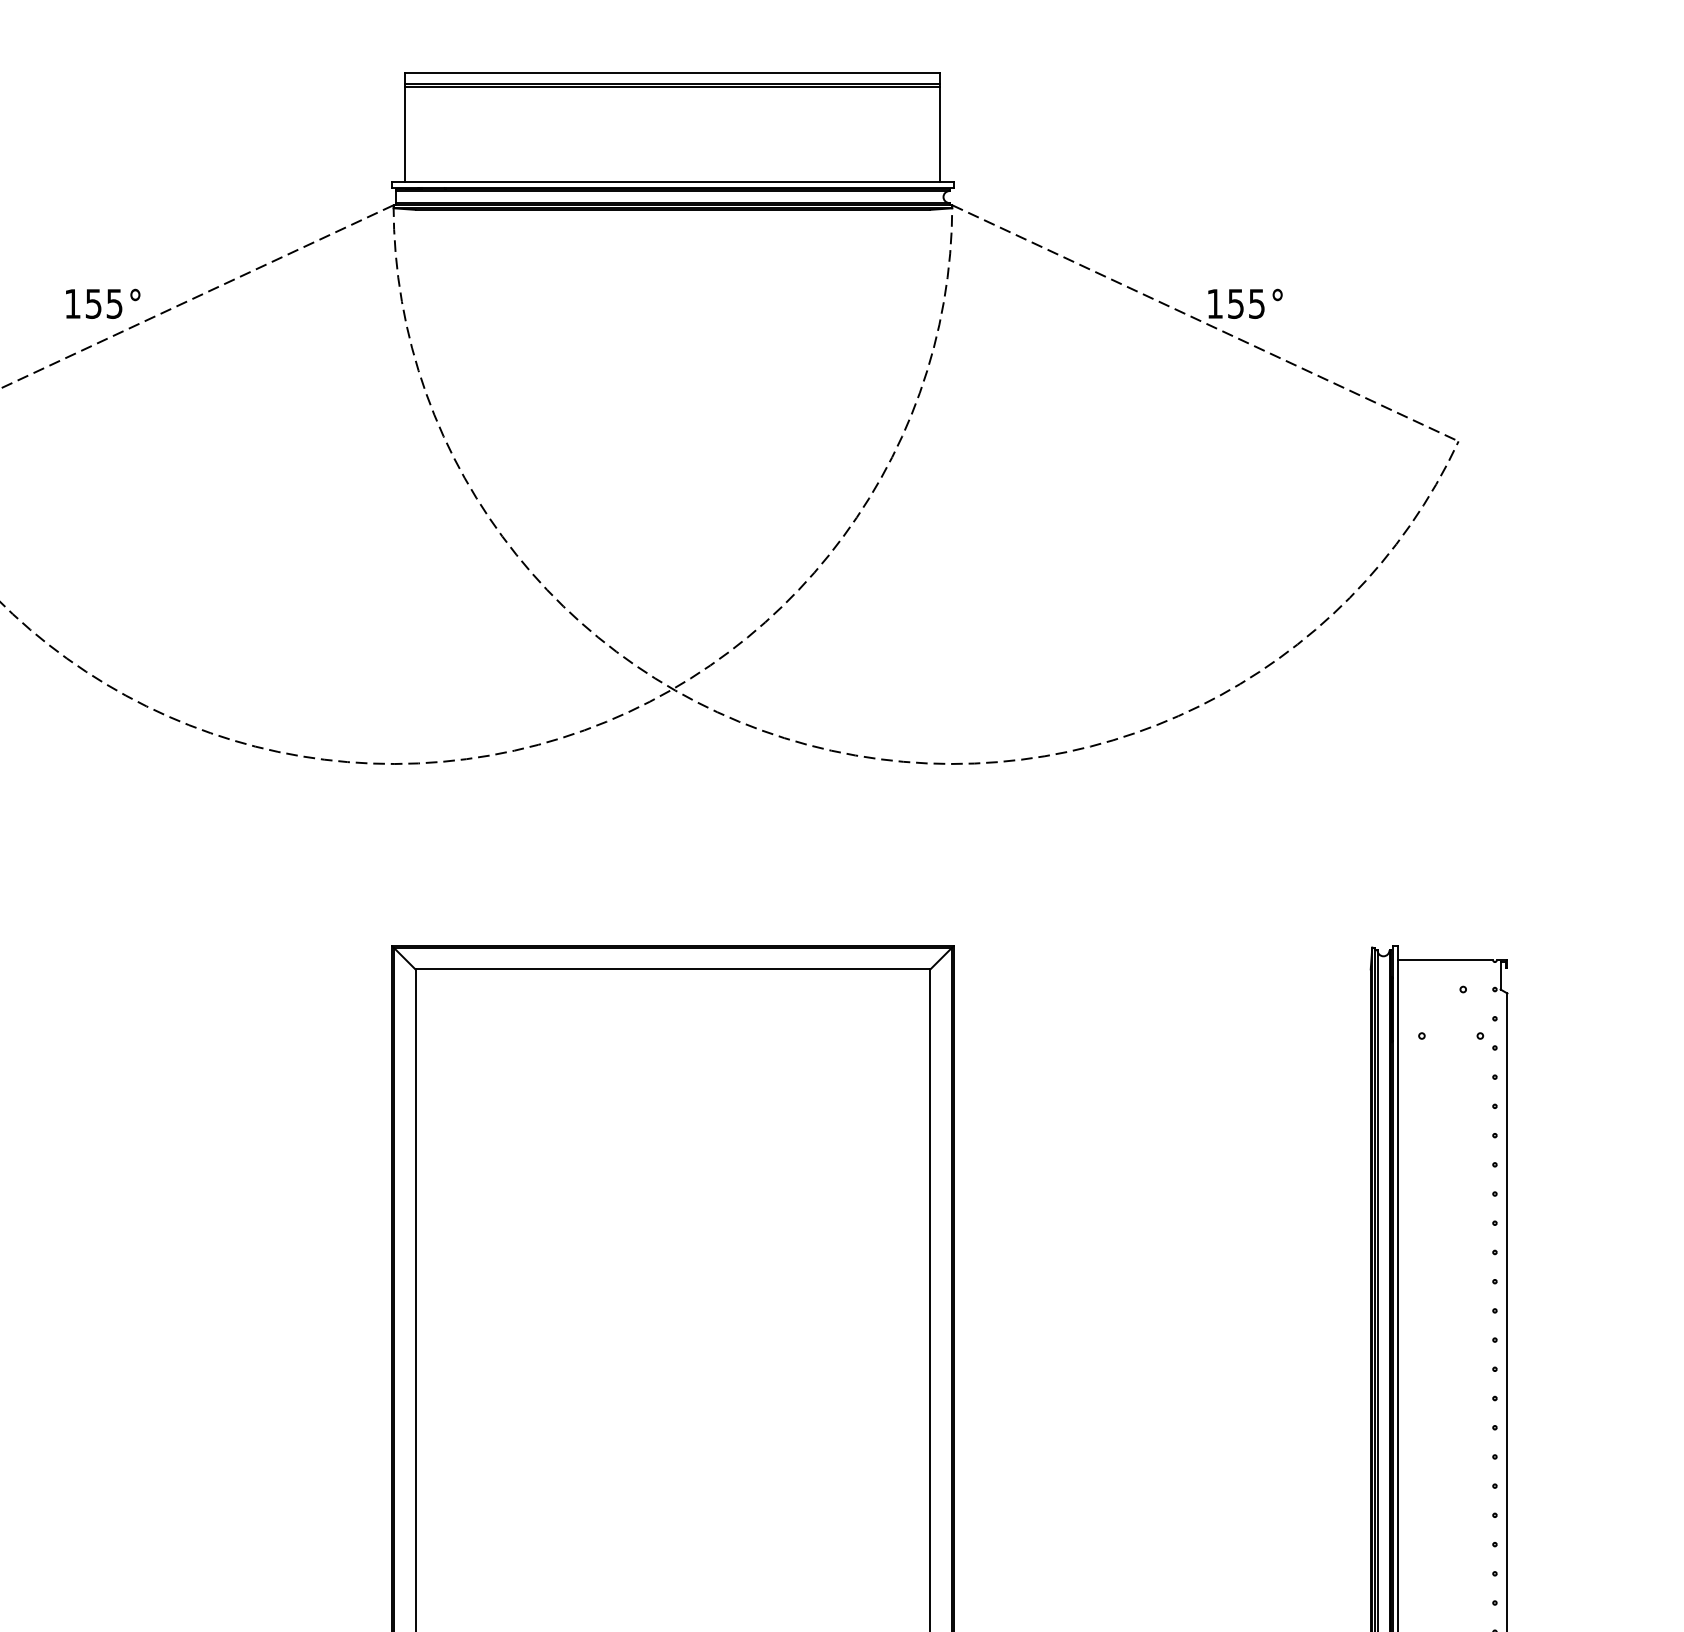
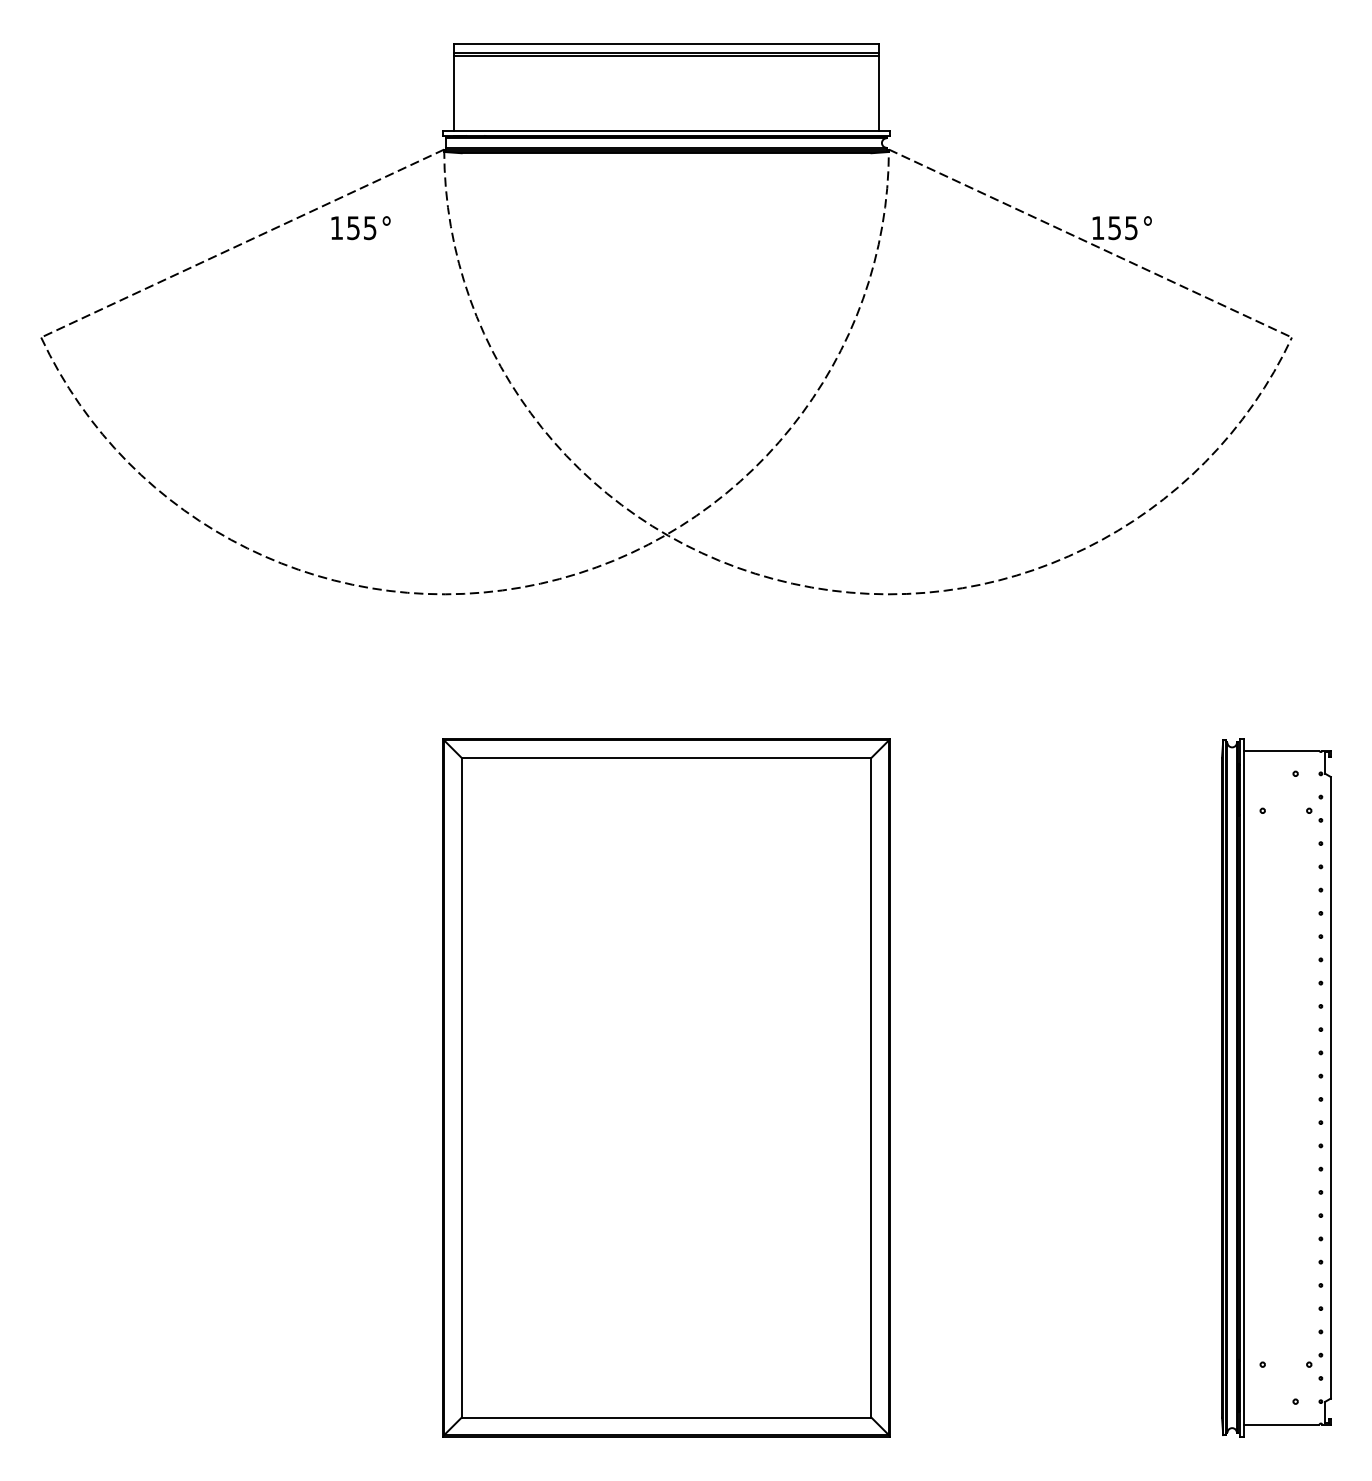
text: (102, 304) -> (360, 228), moved

